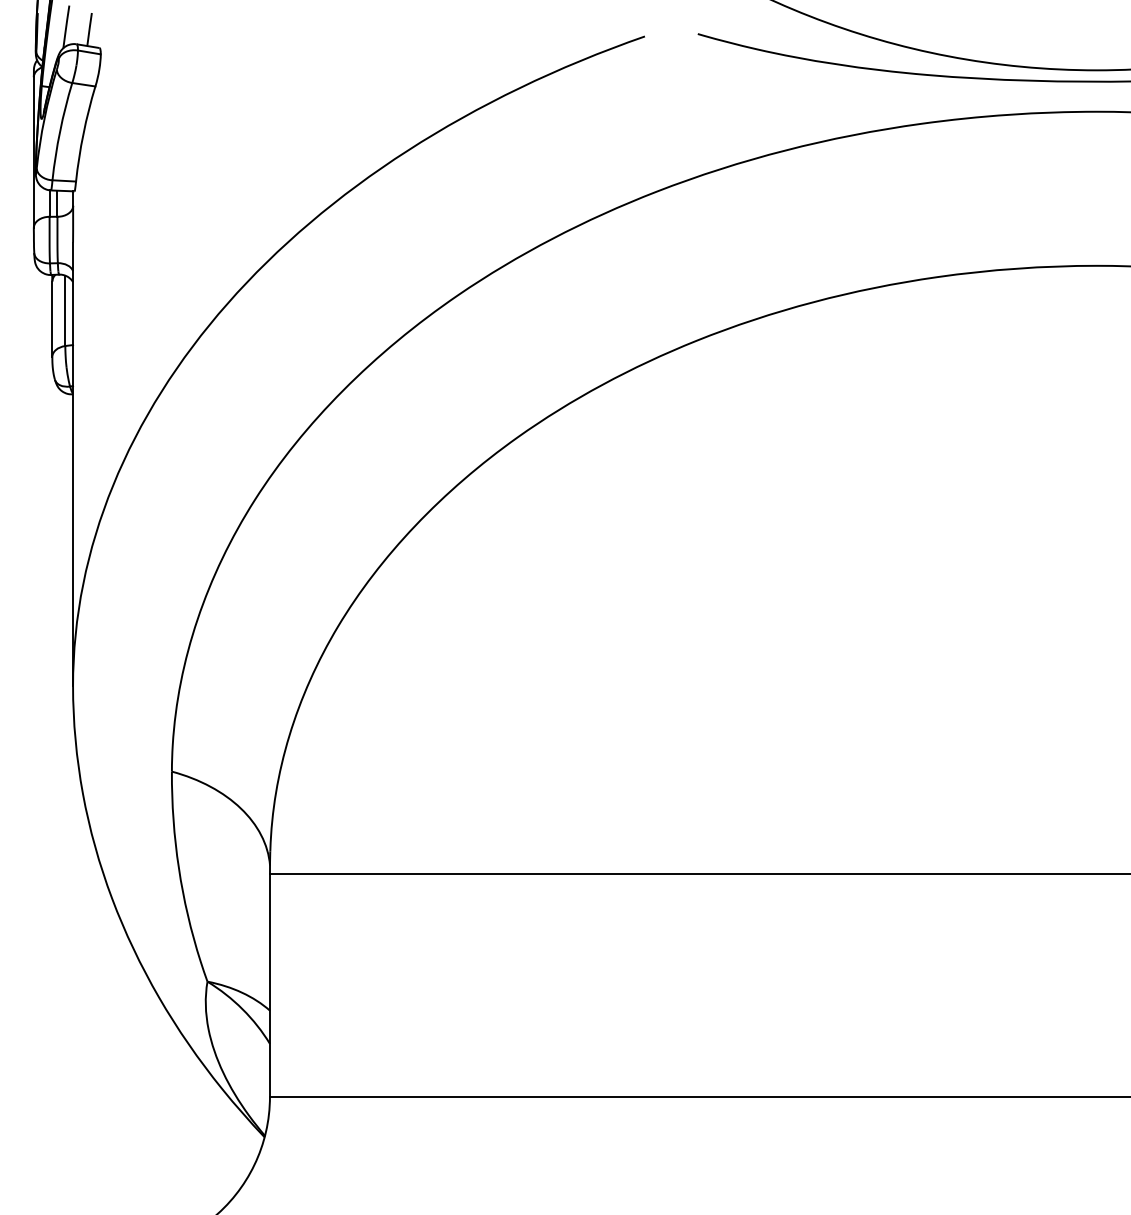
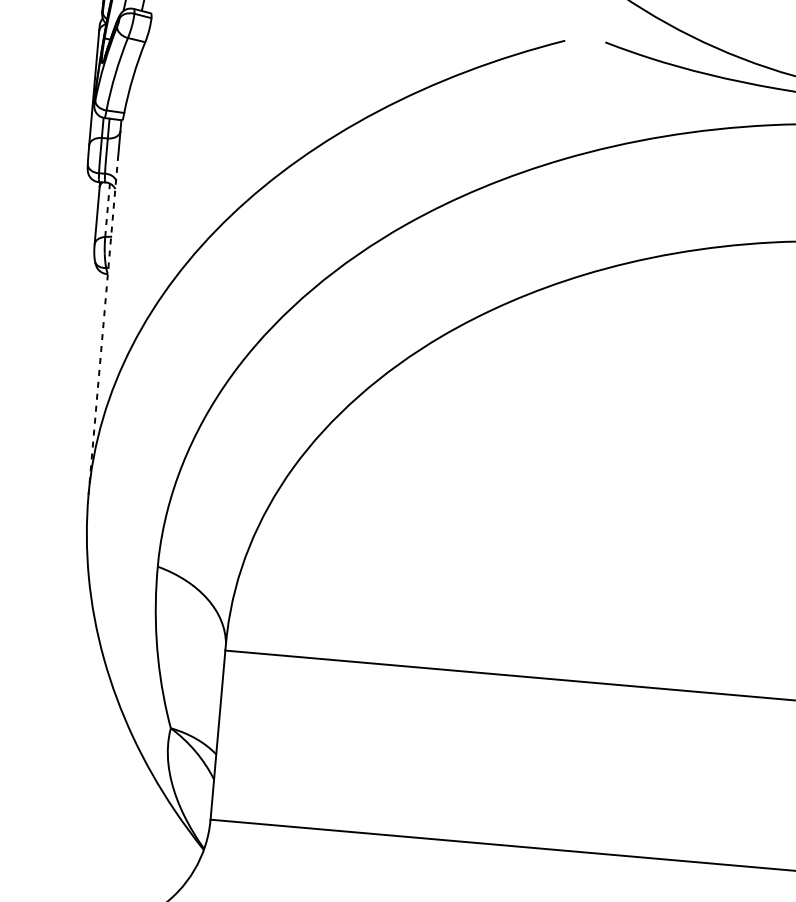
line: (65, 310) -> (107, 210), solid -> dashed
line: (73, 464) -> (103, 327), solid -> dashed

